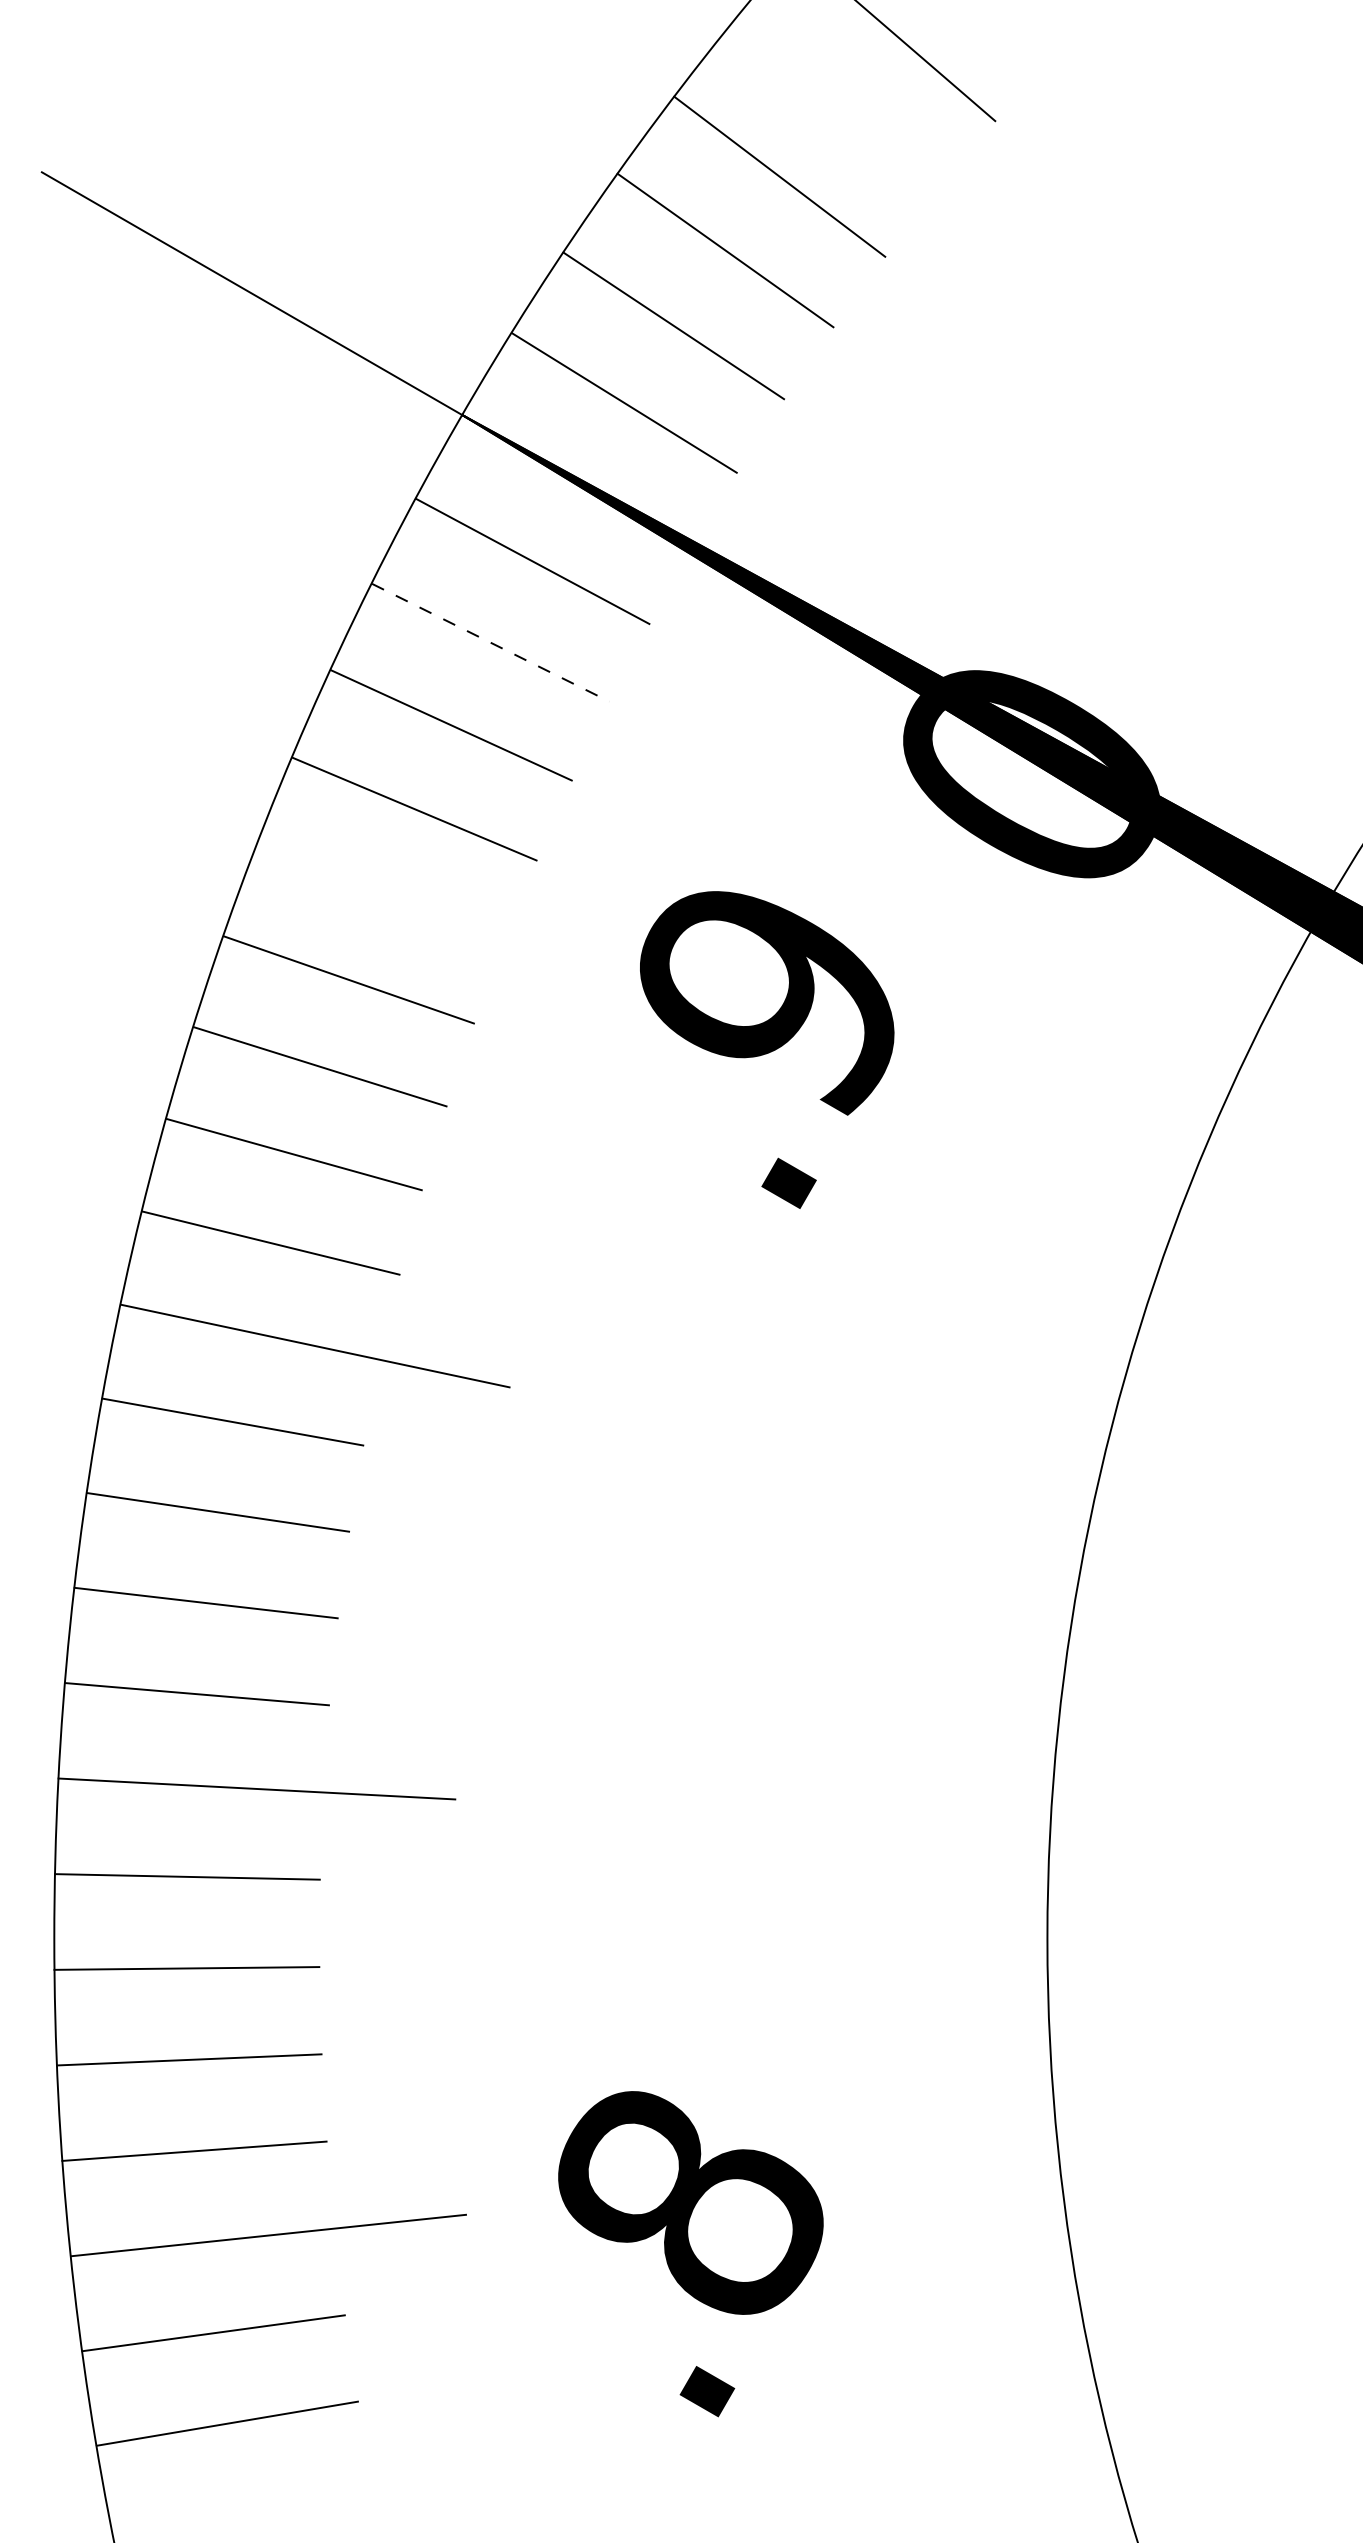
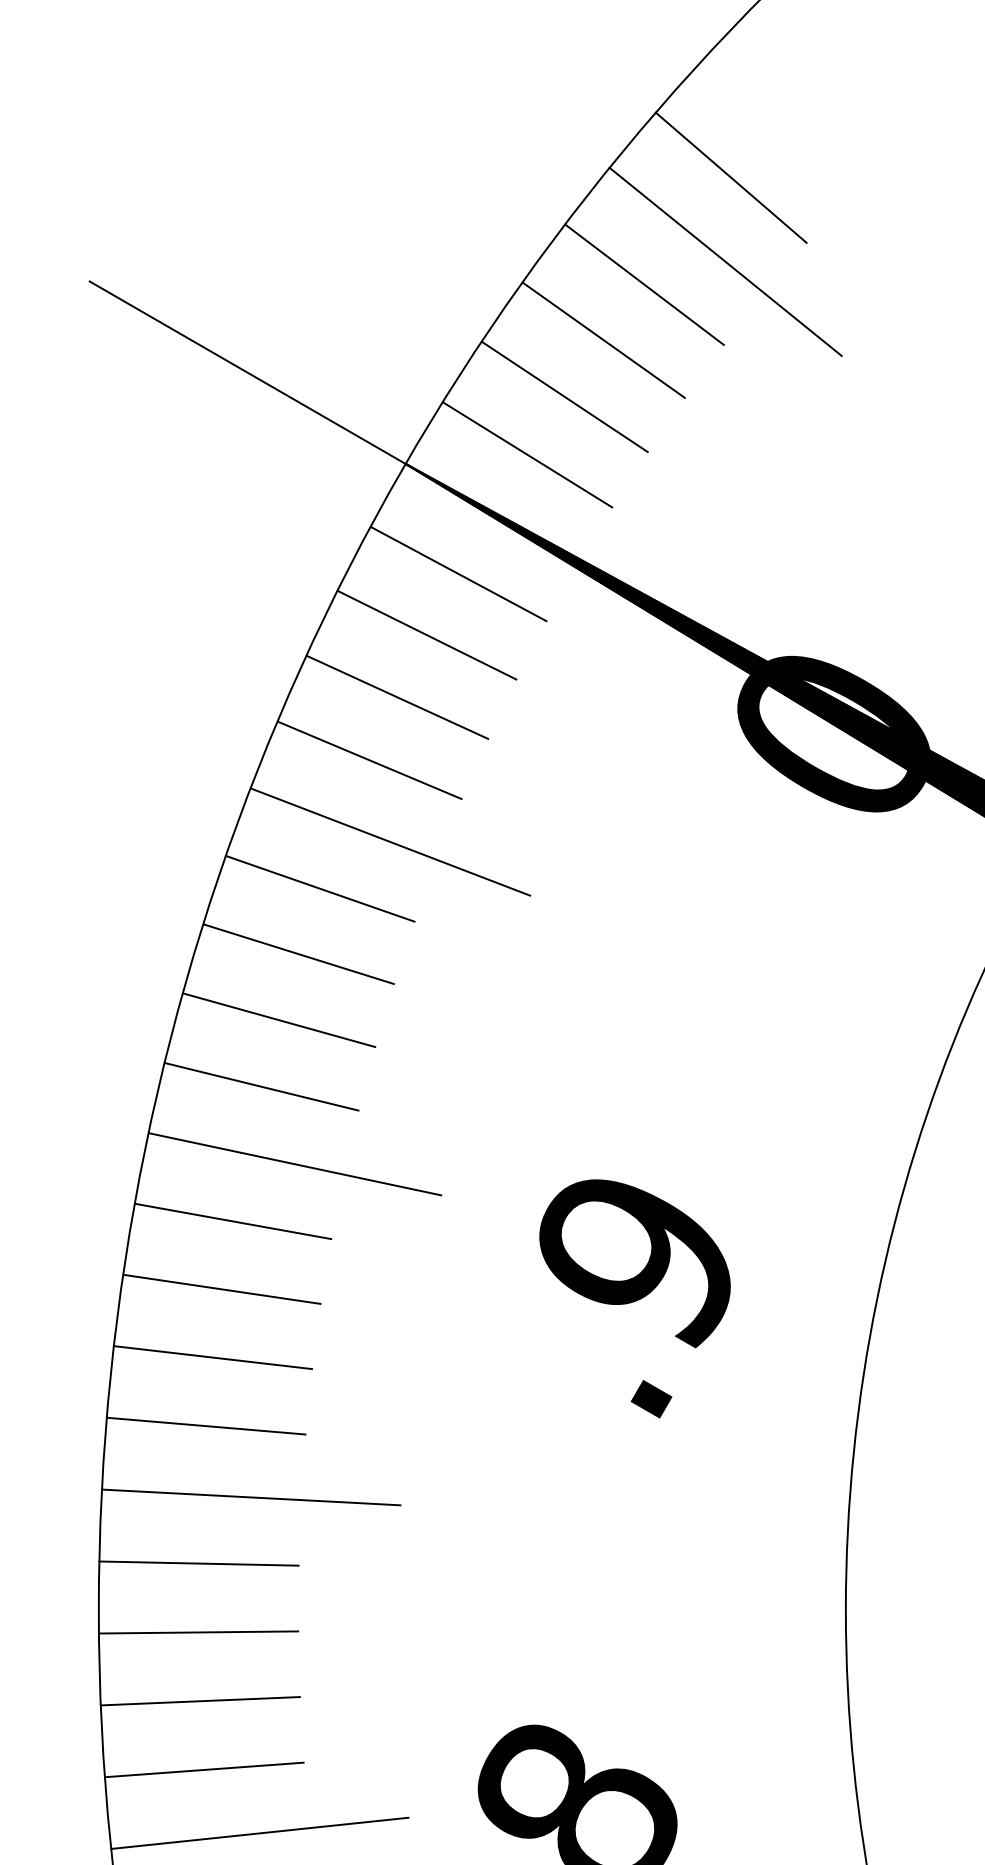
line: (887, 146) -> (725, 261), added
line: (491, 642) -> (427, 635), dashed -> solid
line: (441, 917) -> (390, 841), added
text: (767, 1049) -> (635, 1298), moved

